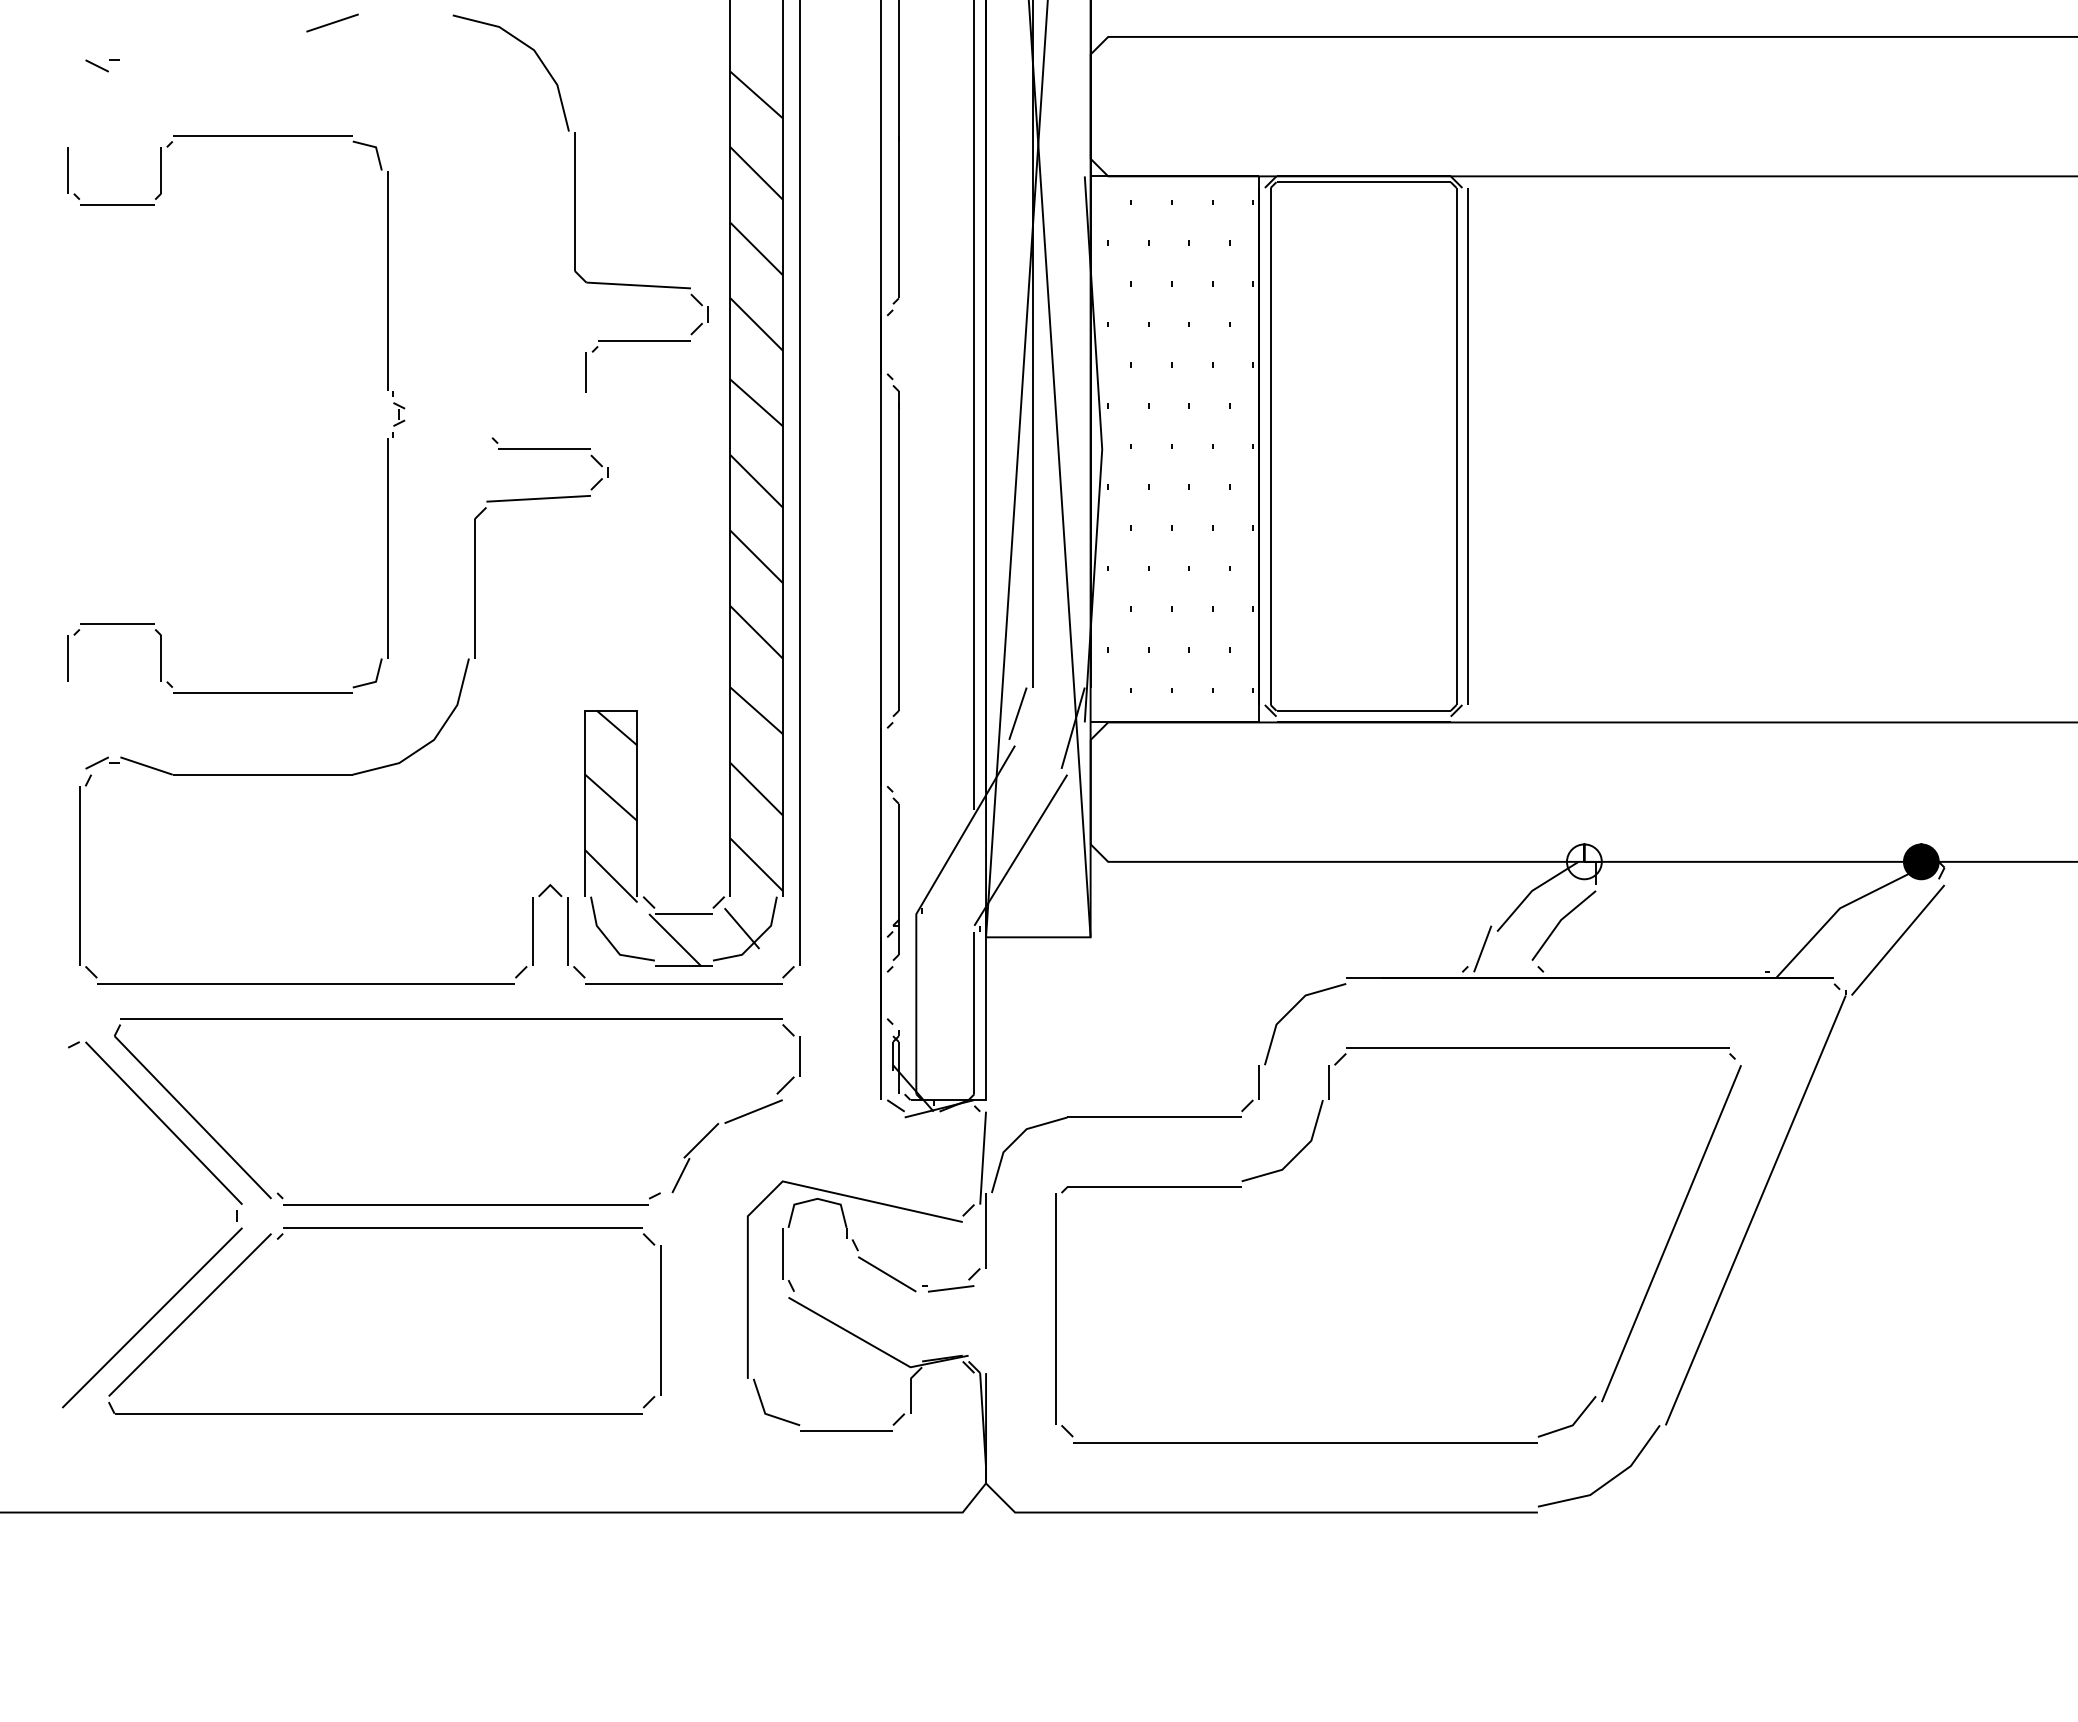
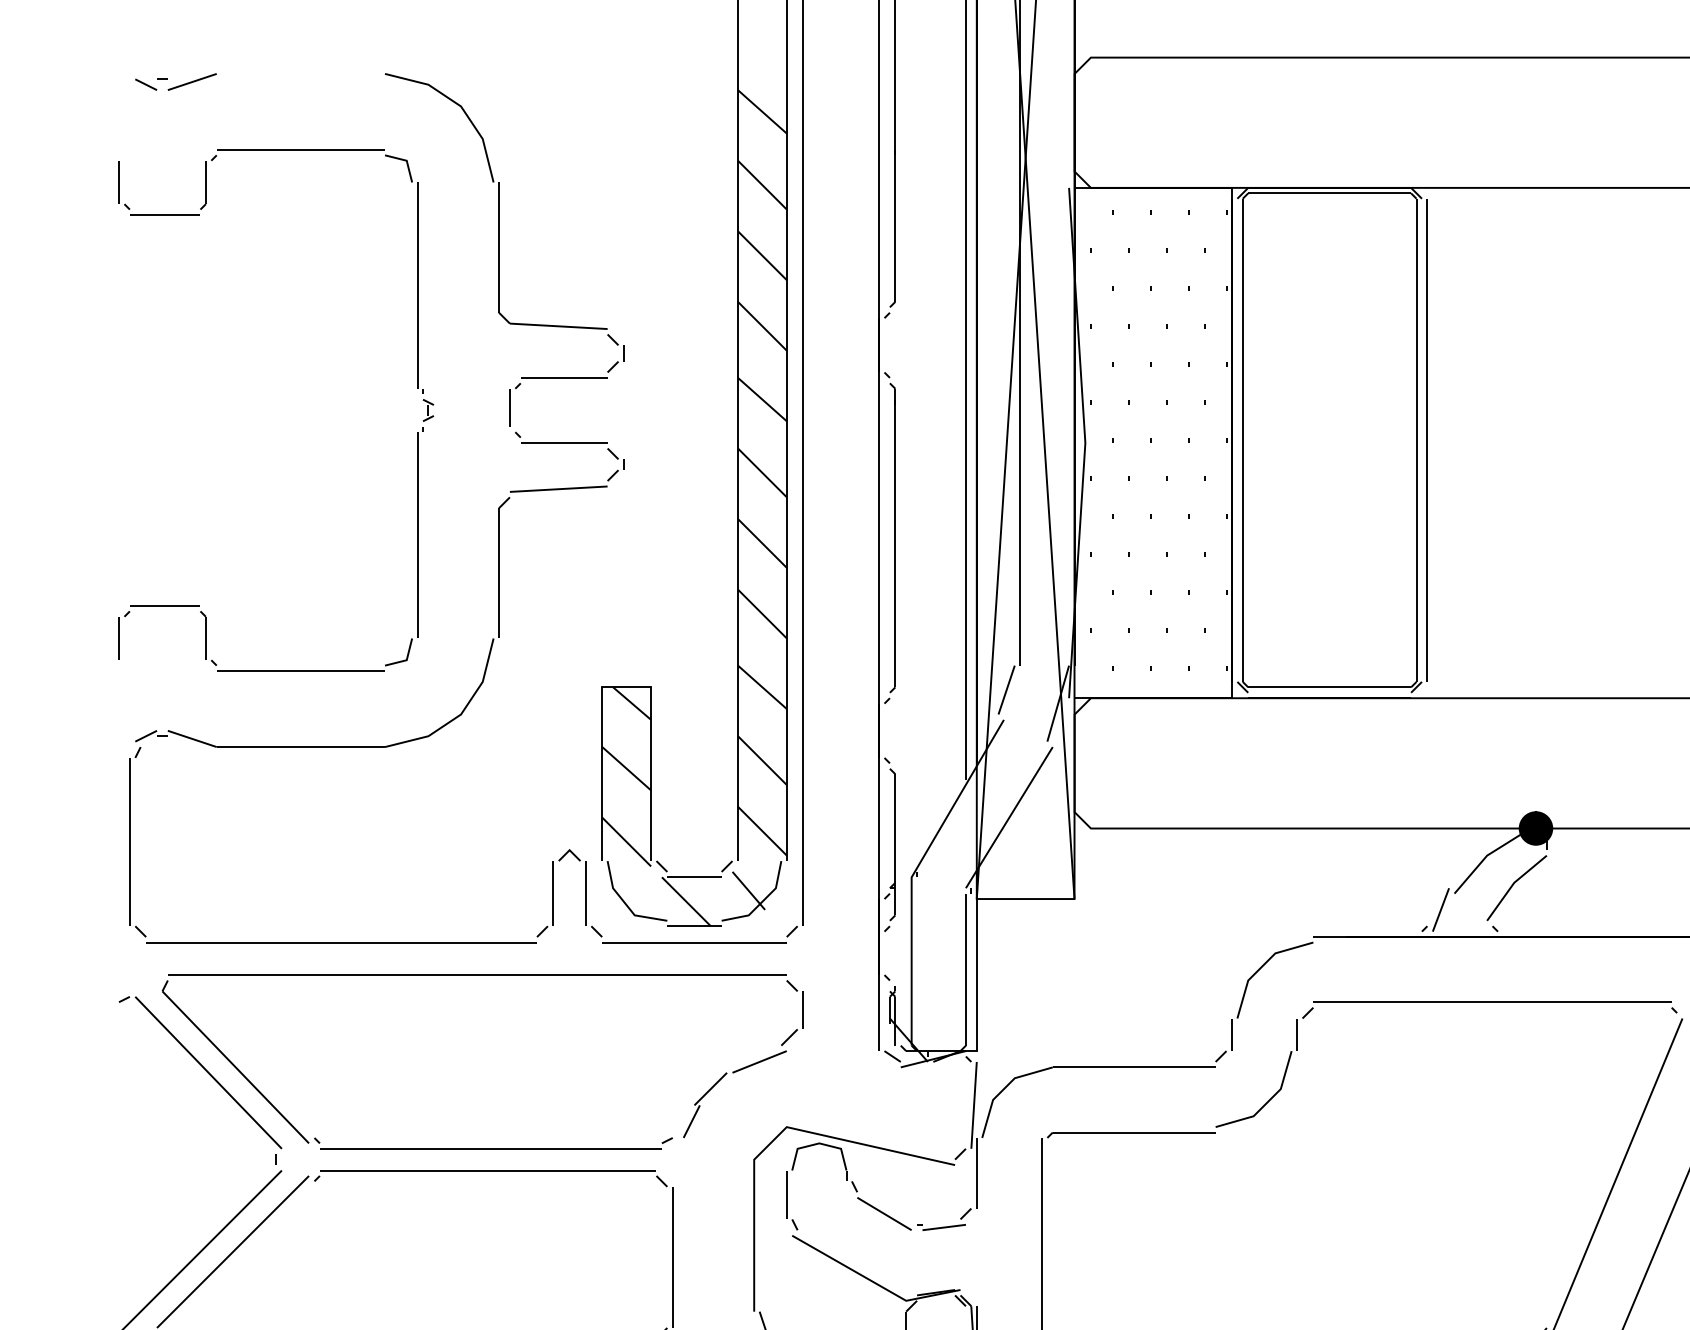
line: (332, 22) -> (192, 81), moved
part: (580, 203) -> (504, 249), moved
fill: (1583, 861) -> (1535, 828), added

